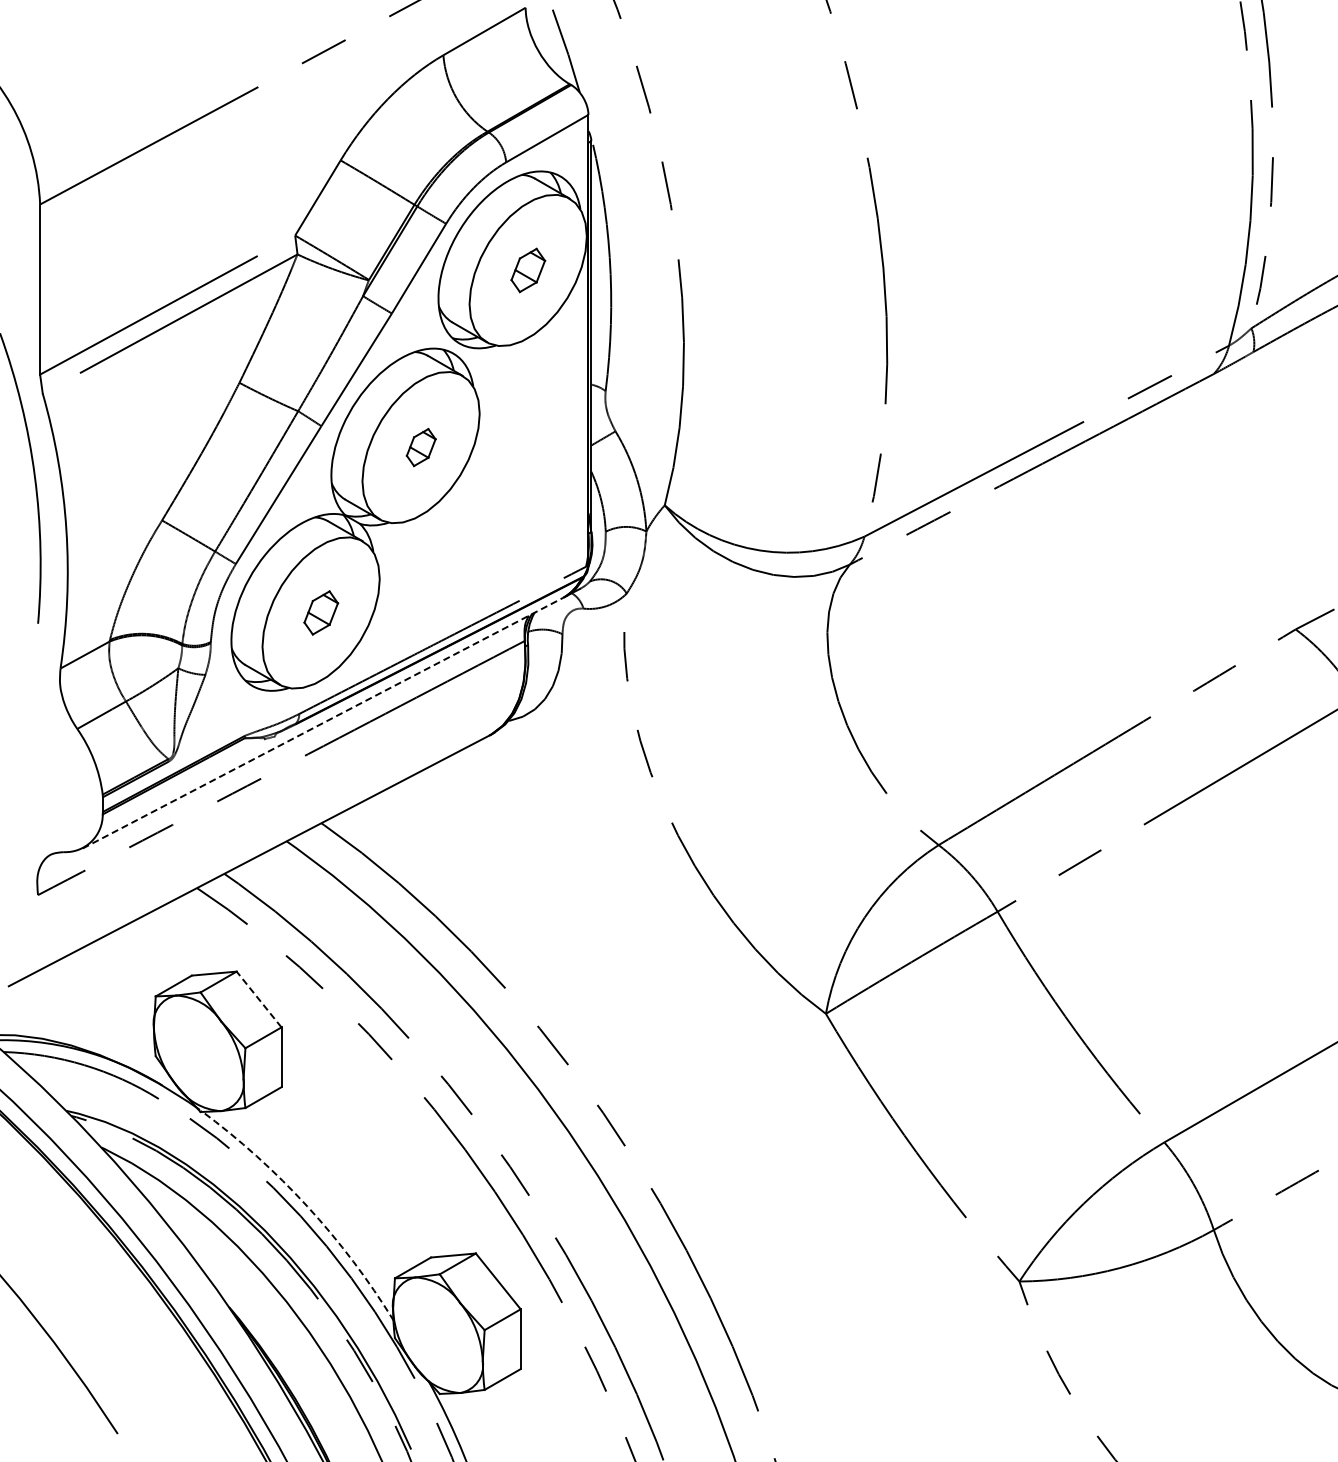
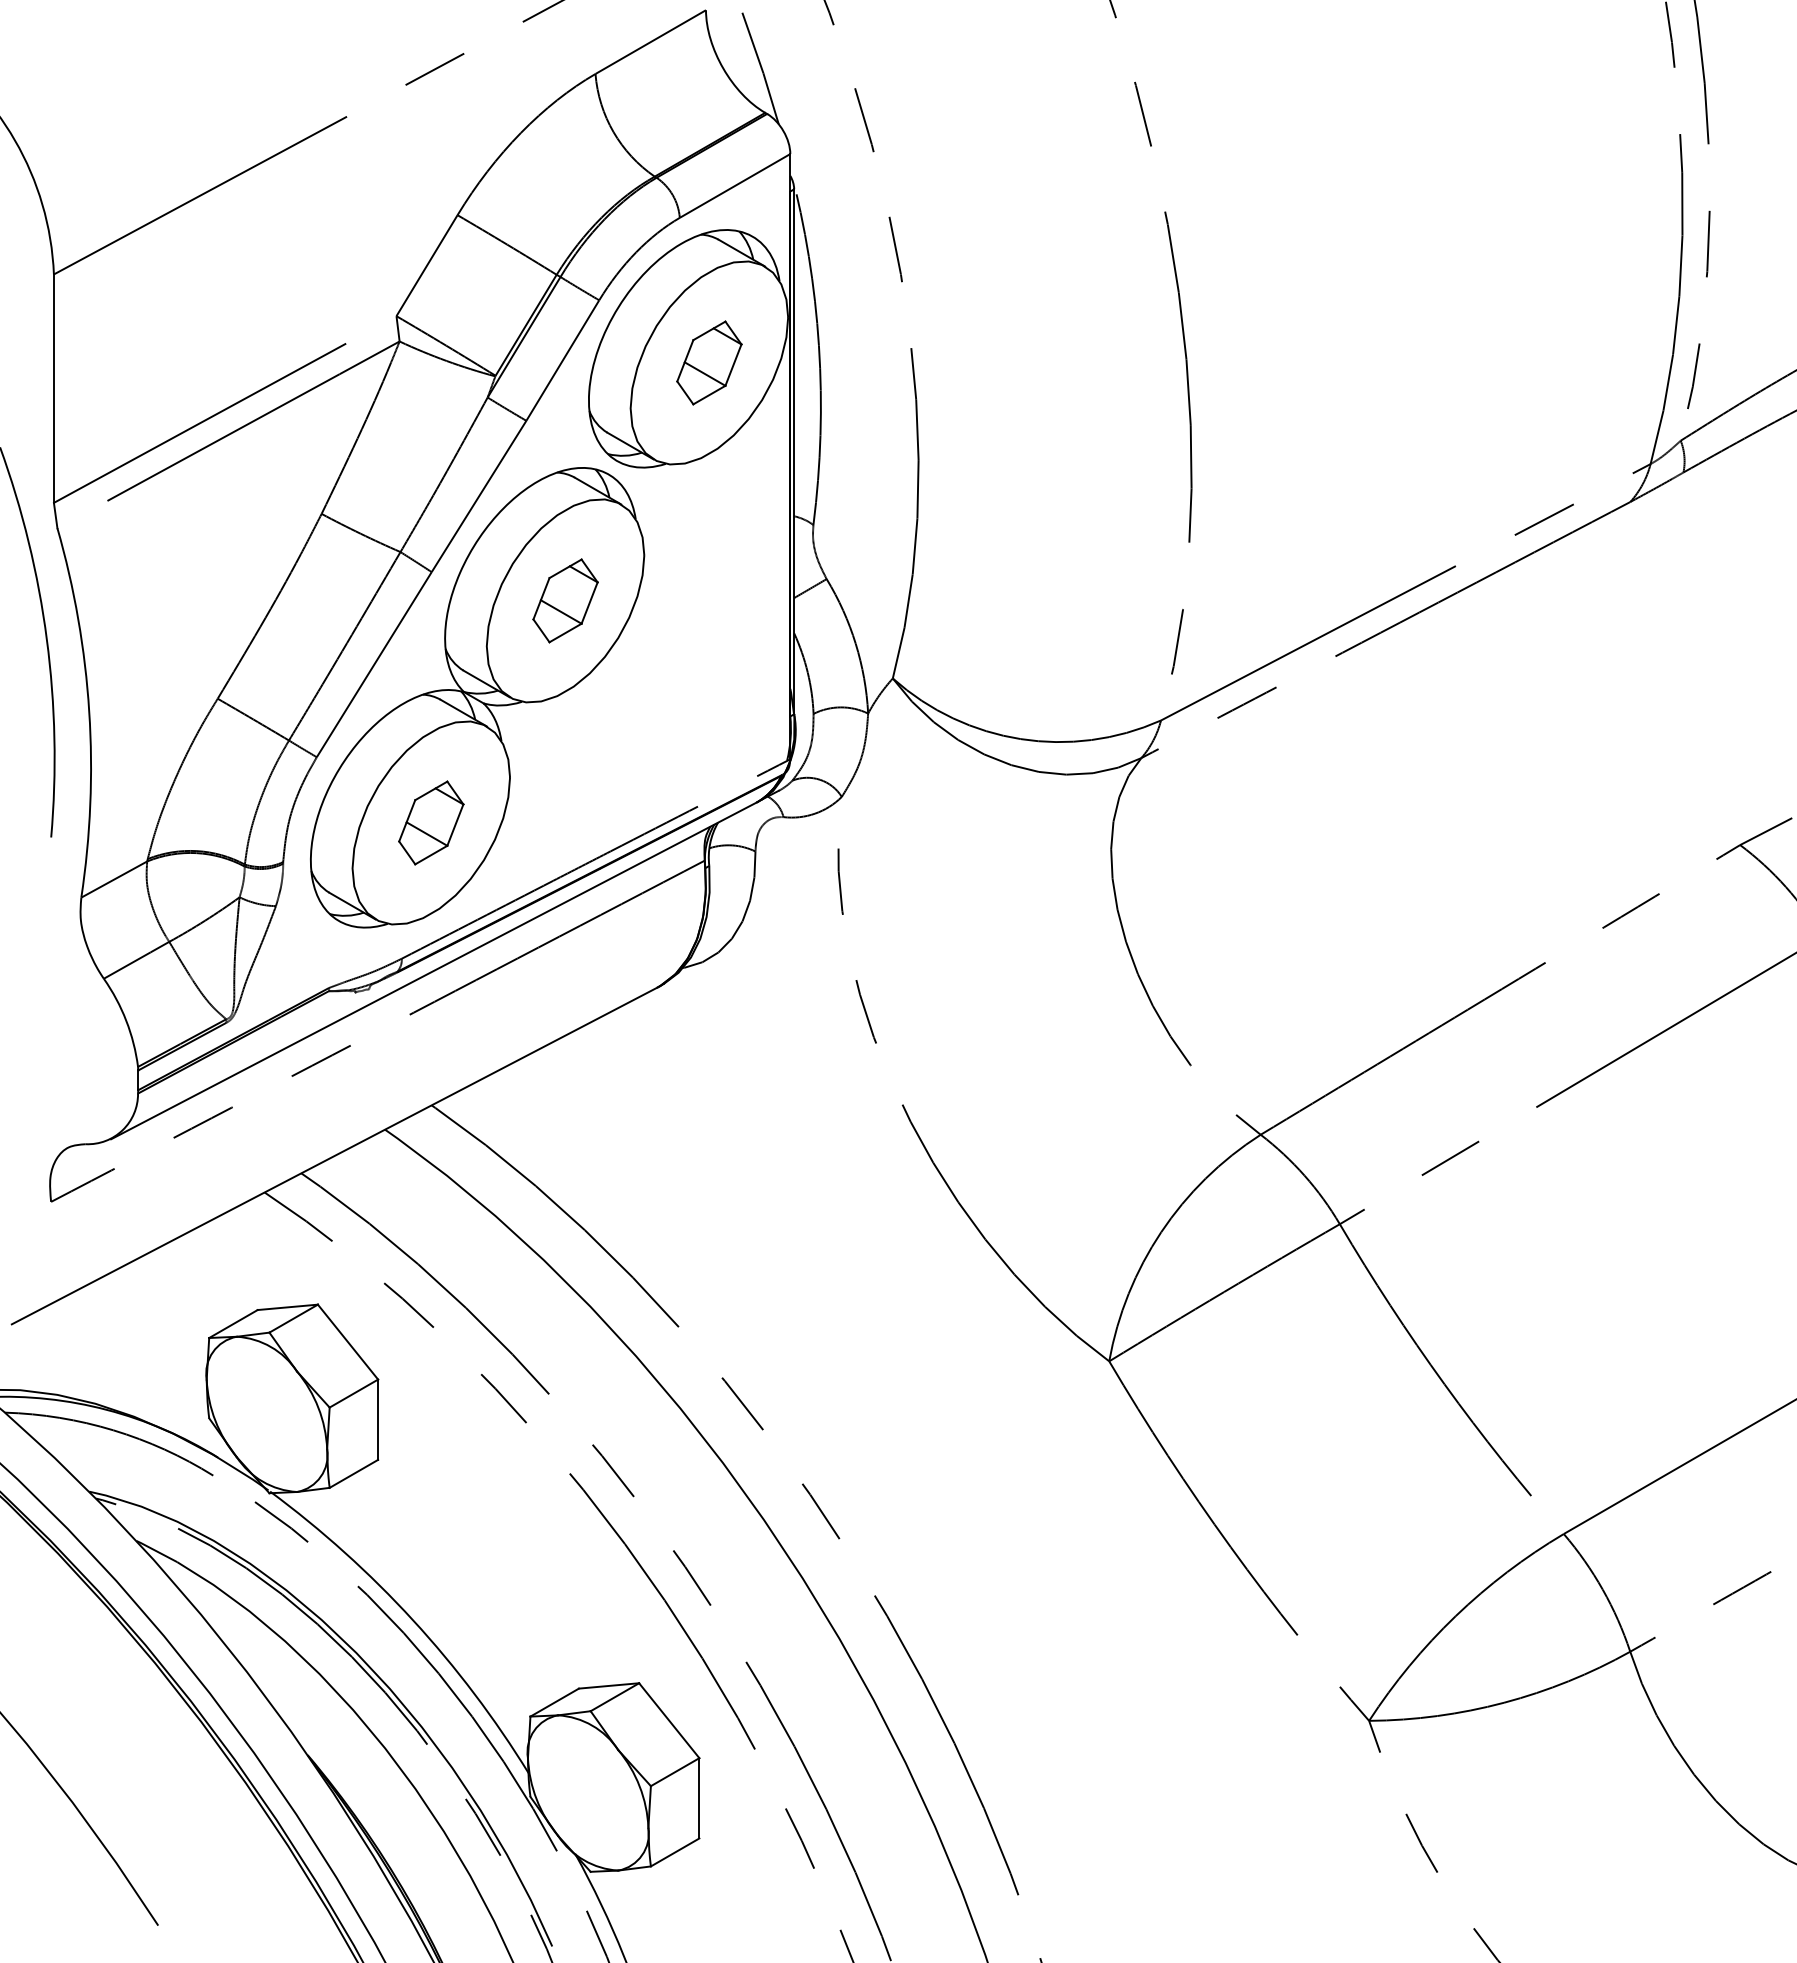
part: (528, 270) -> (709, 363), size x1.43
part: (421, 447) -> (566, 600), size x1.67
part: (321, 612) -> (431, 822), size x1.43
line: (322, 723) -> (433, 971), dashed -> solid
line: (259, 999) -> (348, 1342), dashed -> solid
arc: (307, 1206) -> (413, 1620), dashed -> solid

